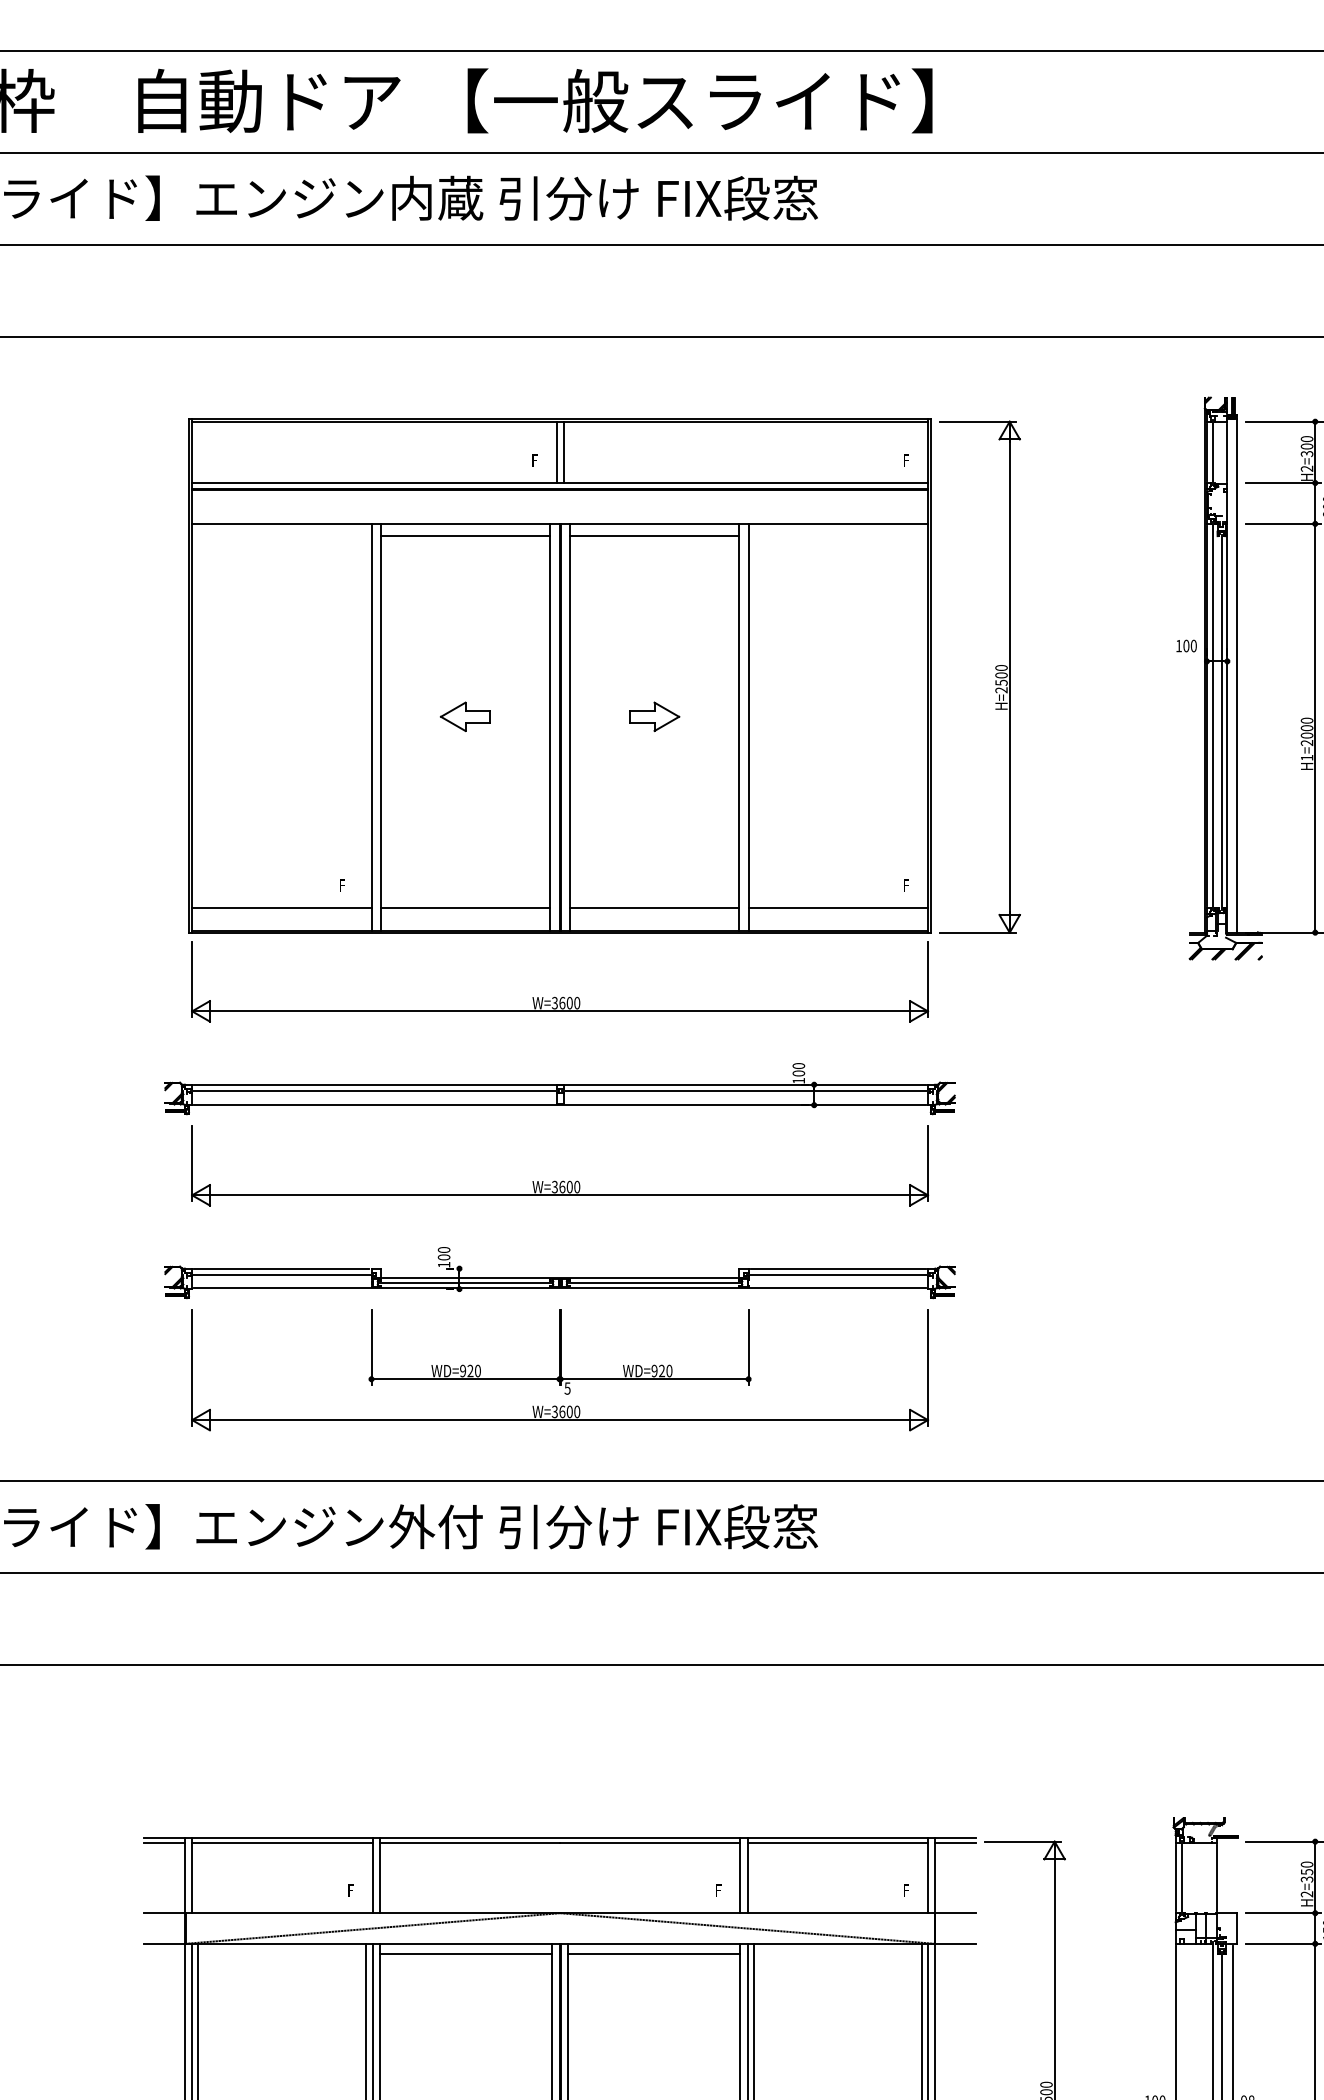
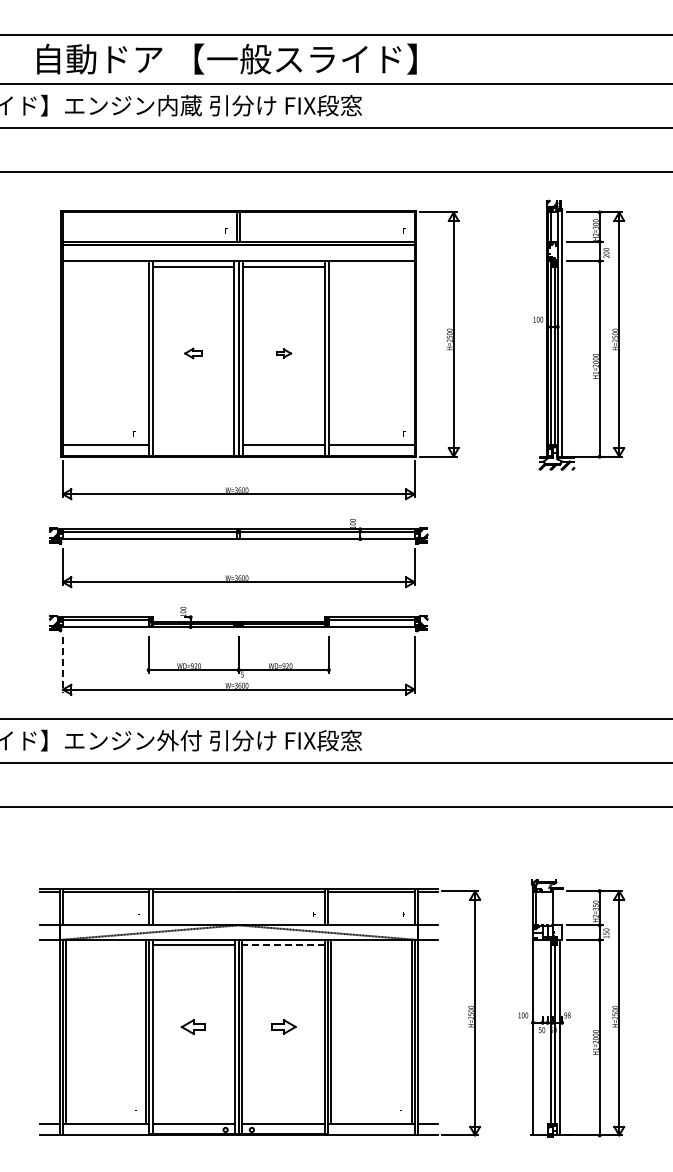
part: (463, 716) -> (192, 353), size x0.7
part: (653, 716) -> (283, 353), size x0.6
line: (465, 907) -> (193, 444), removed
line: (191, 1367) -> (62, 664), solid -> dashed
line: (653, 1953) -> (283, 944), solid -> dashed

